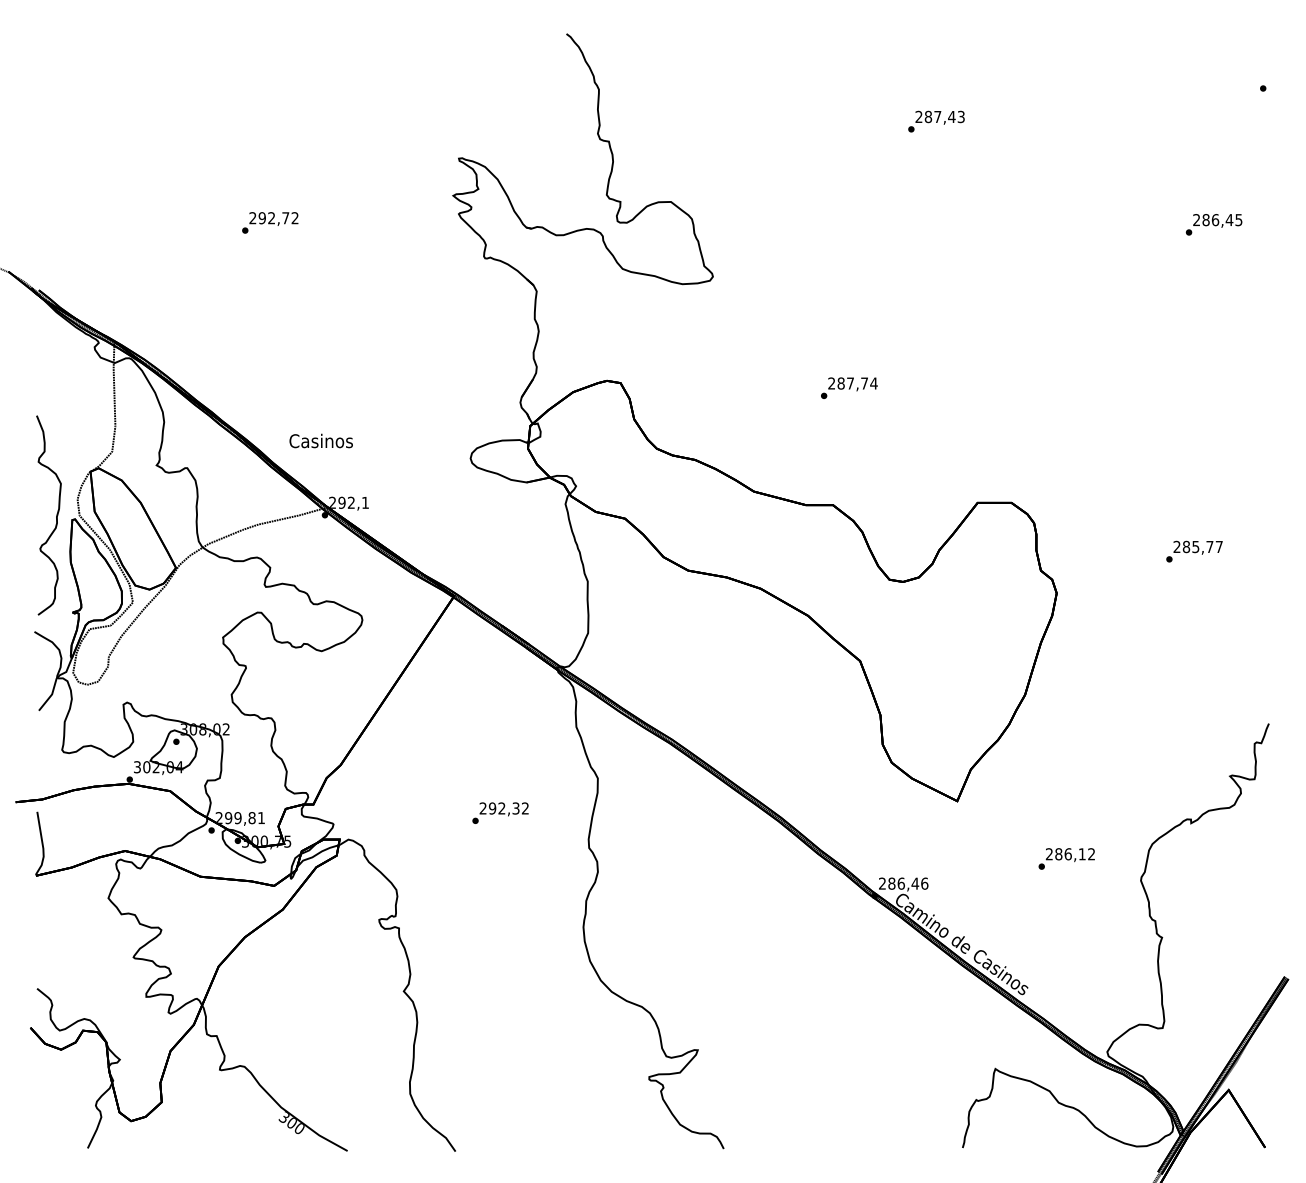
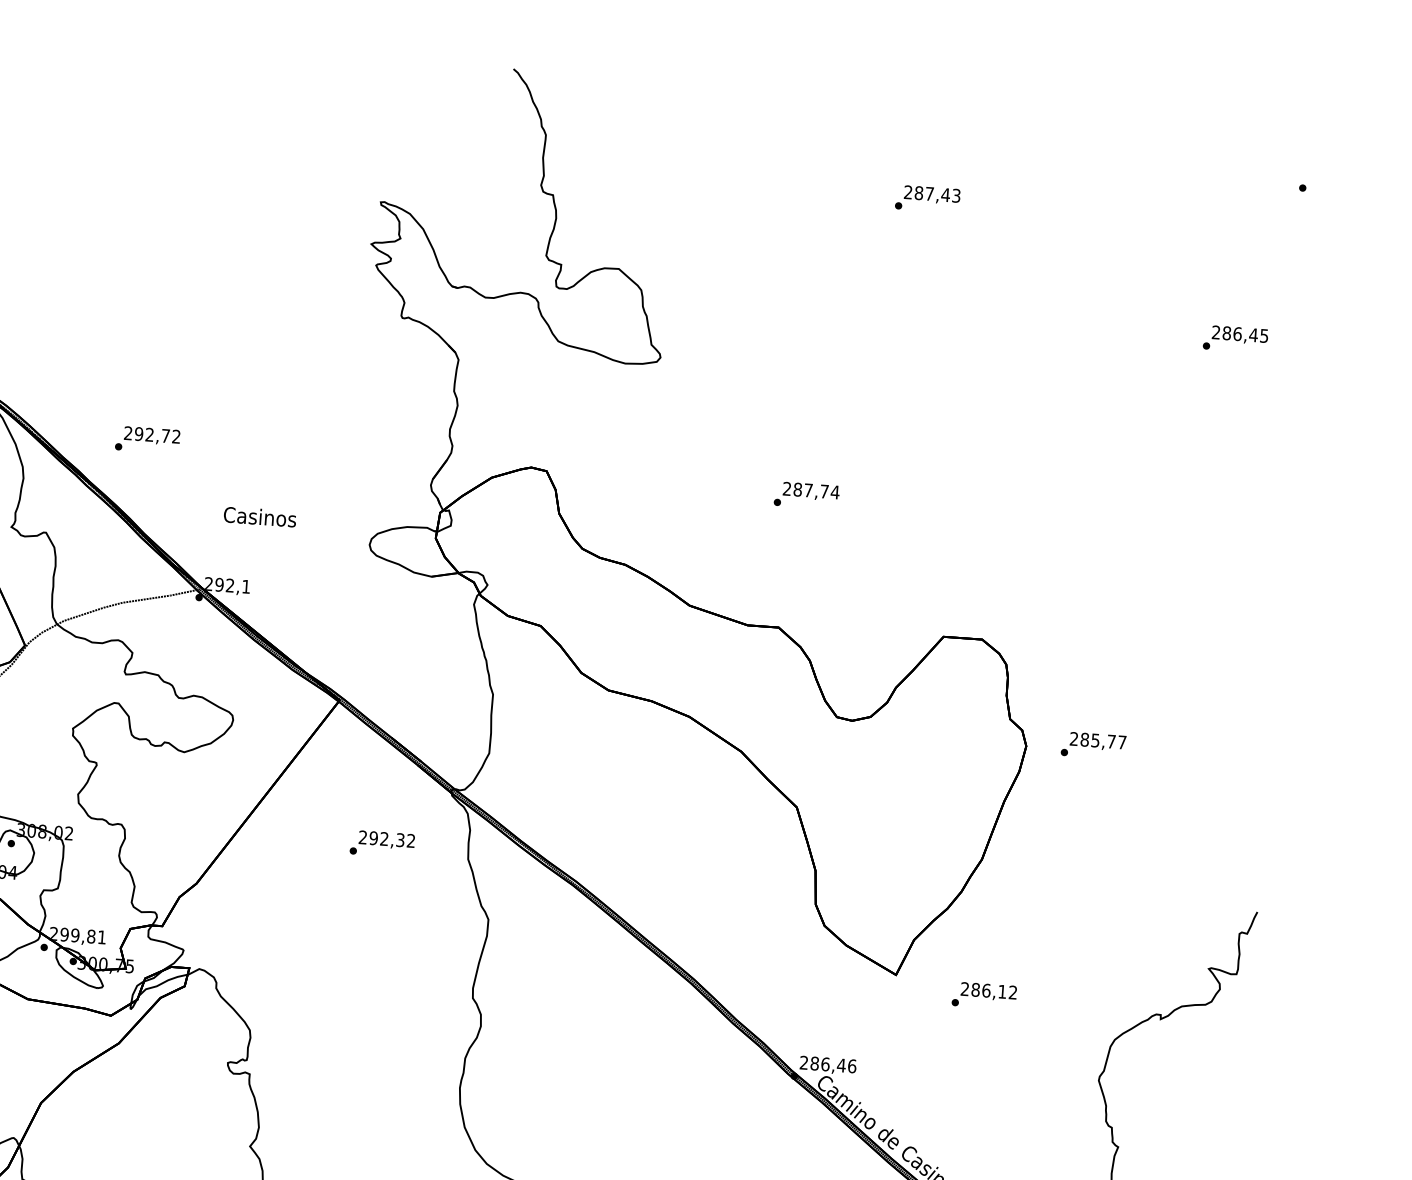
text: (270, 222) -> (148, 439), moved
text: (320, 440) -> (259, 516), moved
text: (1194, 551) -> (1093, 745), moved
text: (500, 812) -> (382, 843), moved
text: (1066, 858) -> (984, 995), moved

